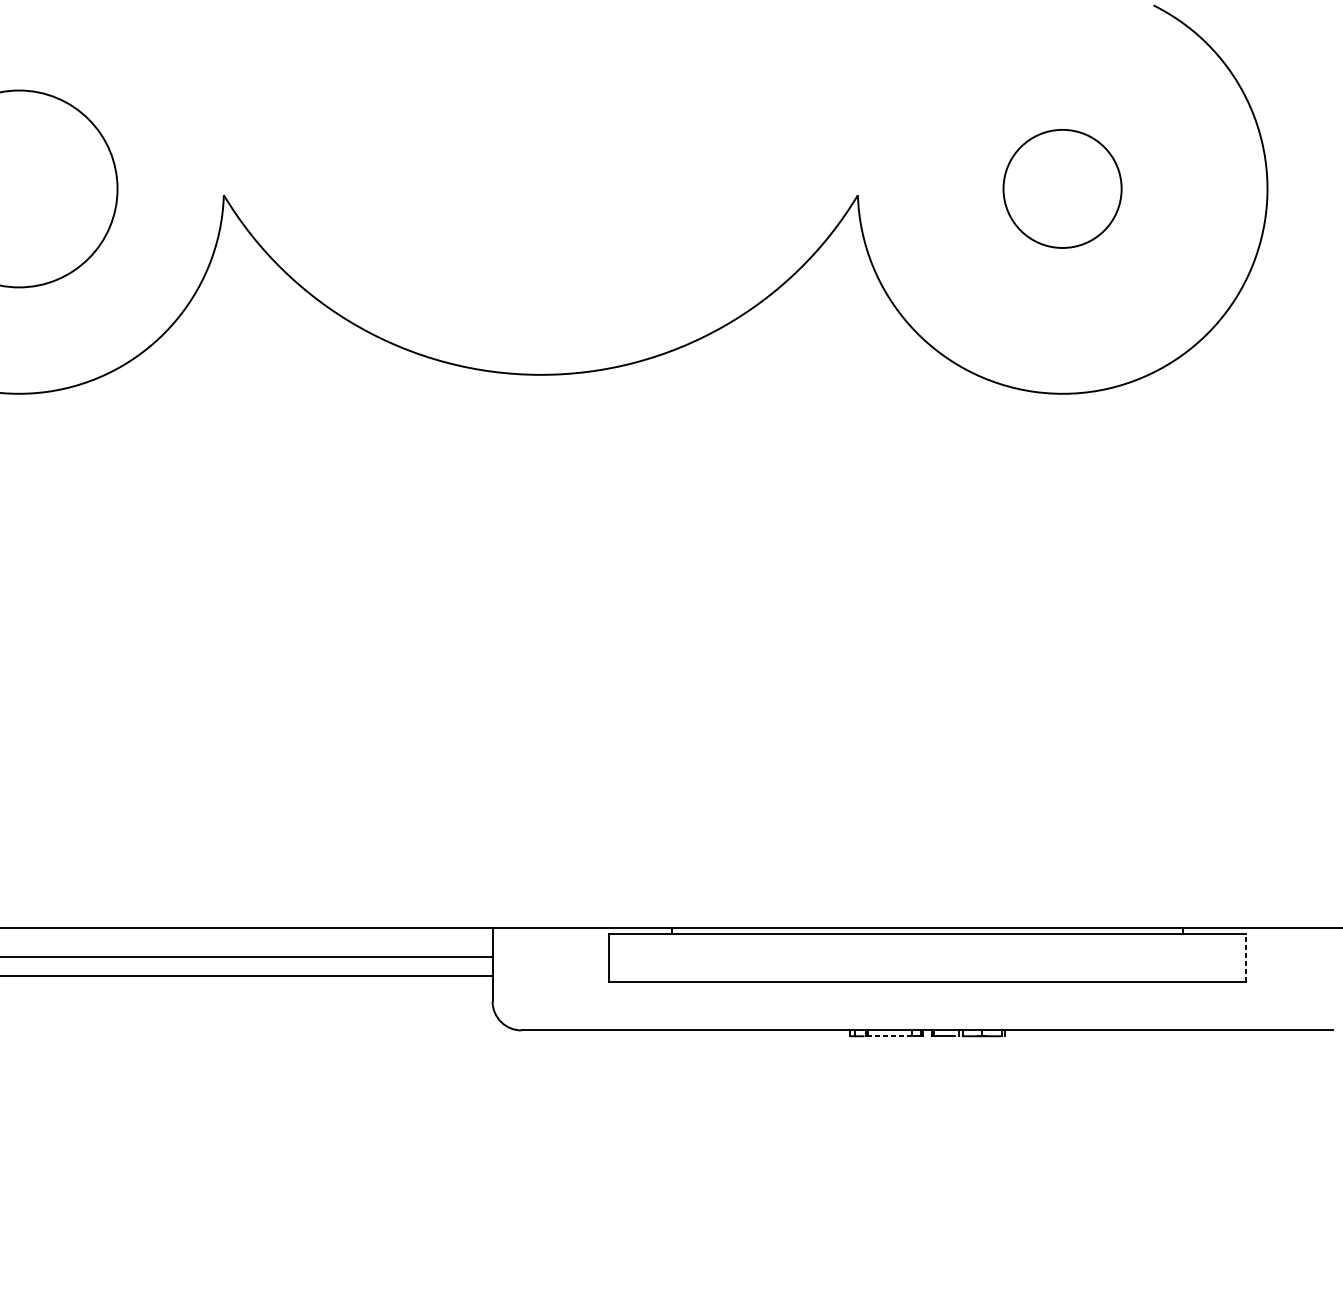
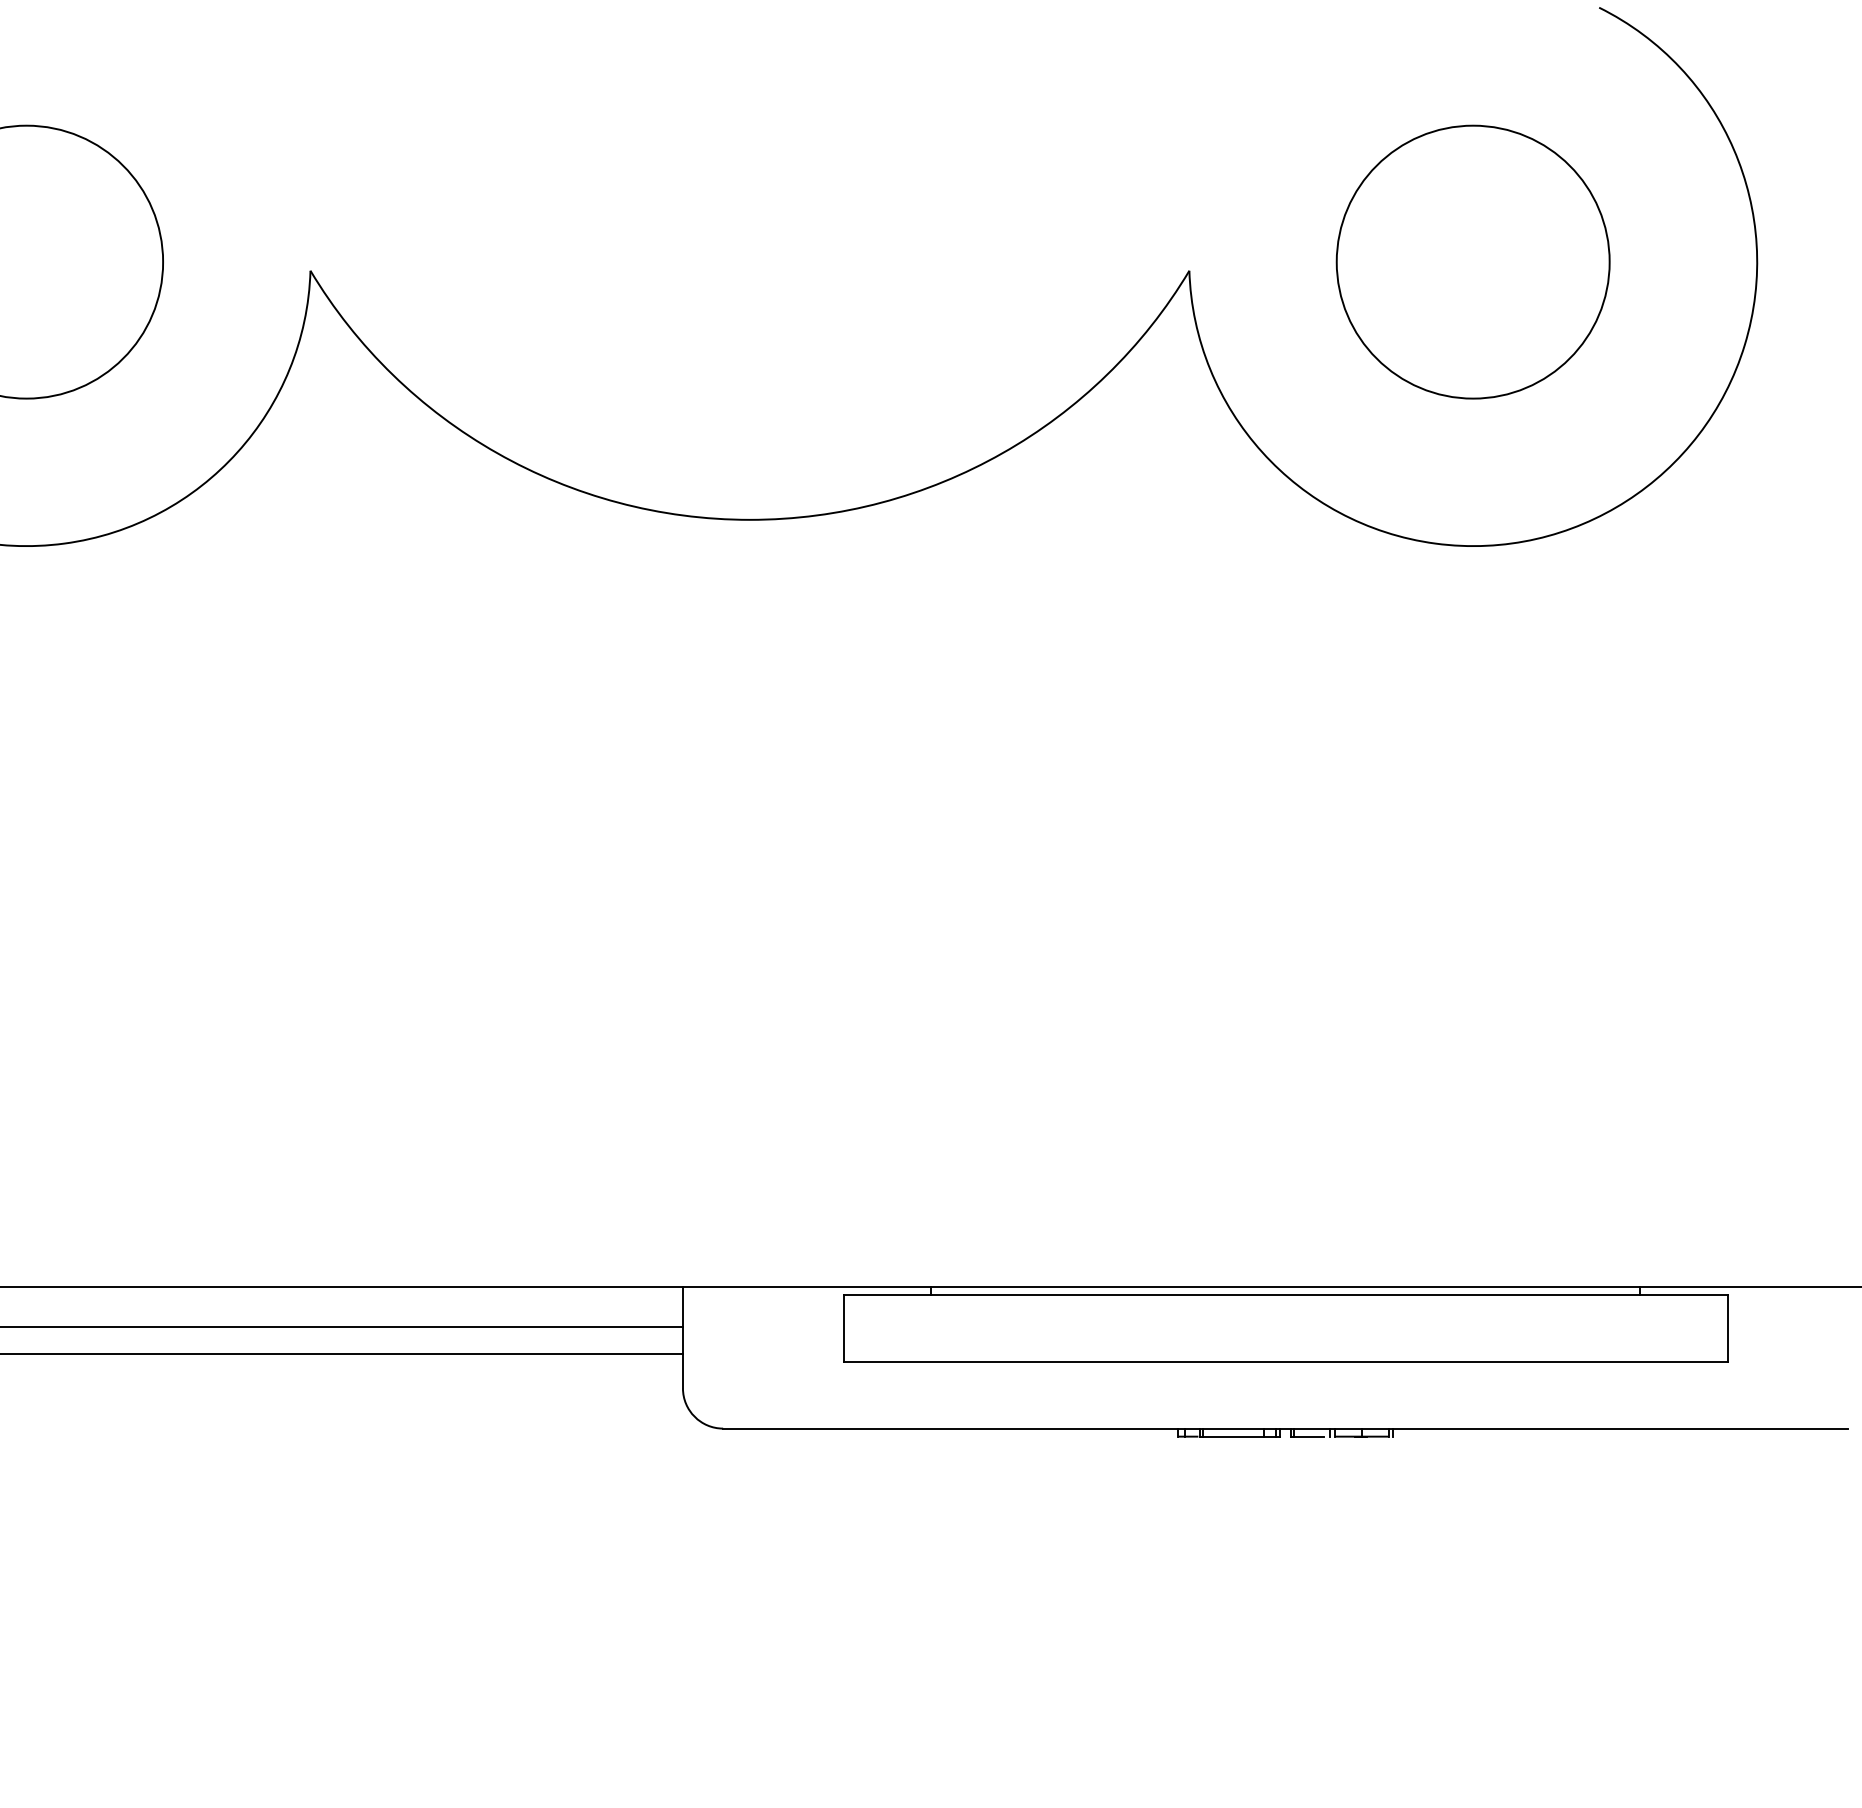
circle: (1062, 188) -> (1472, 261), size x1.67
line: (1246, 957) -> (1727, 1327), dashed -> solid
line: (889, 1036) -> (1233, 1436), dashed -> solid

